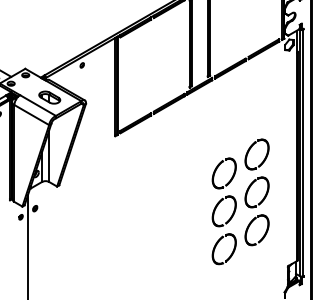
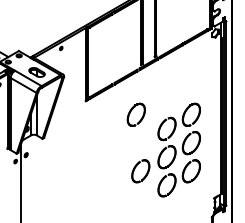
part: (175, 151) -> (130, 112), added
part: (181, 227) -> (135, 169), added

